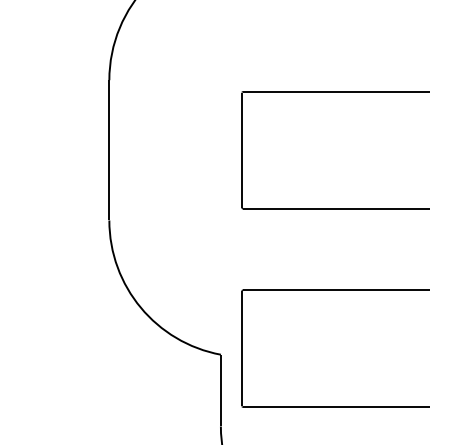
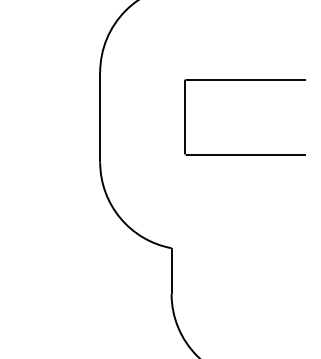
part: (334, 291) -> (244, 207), removed

